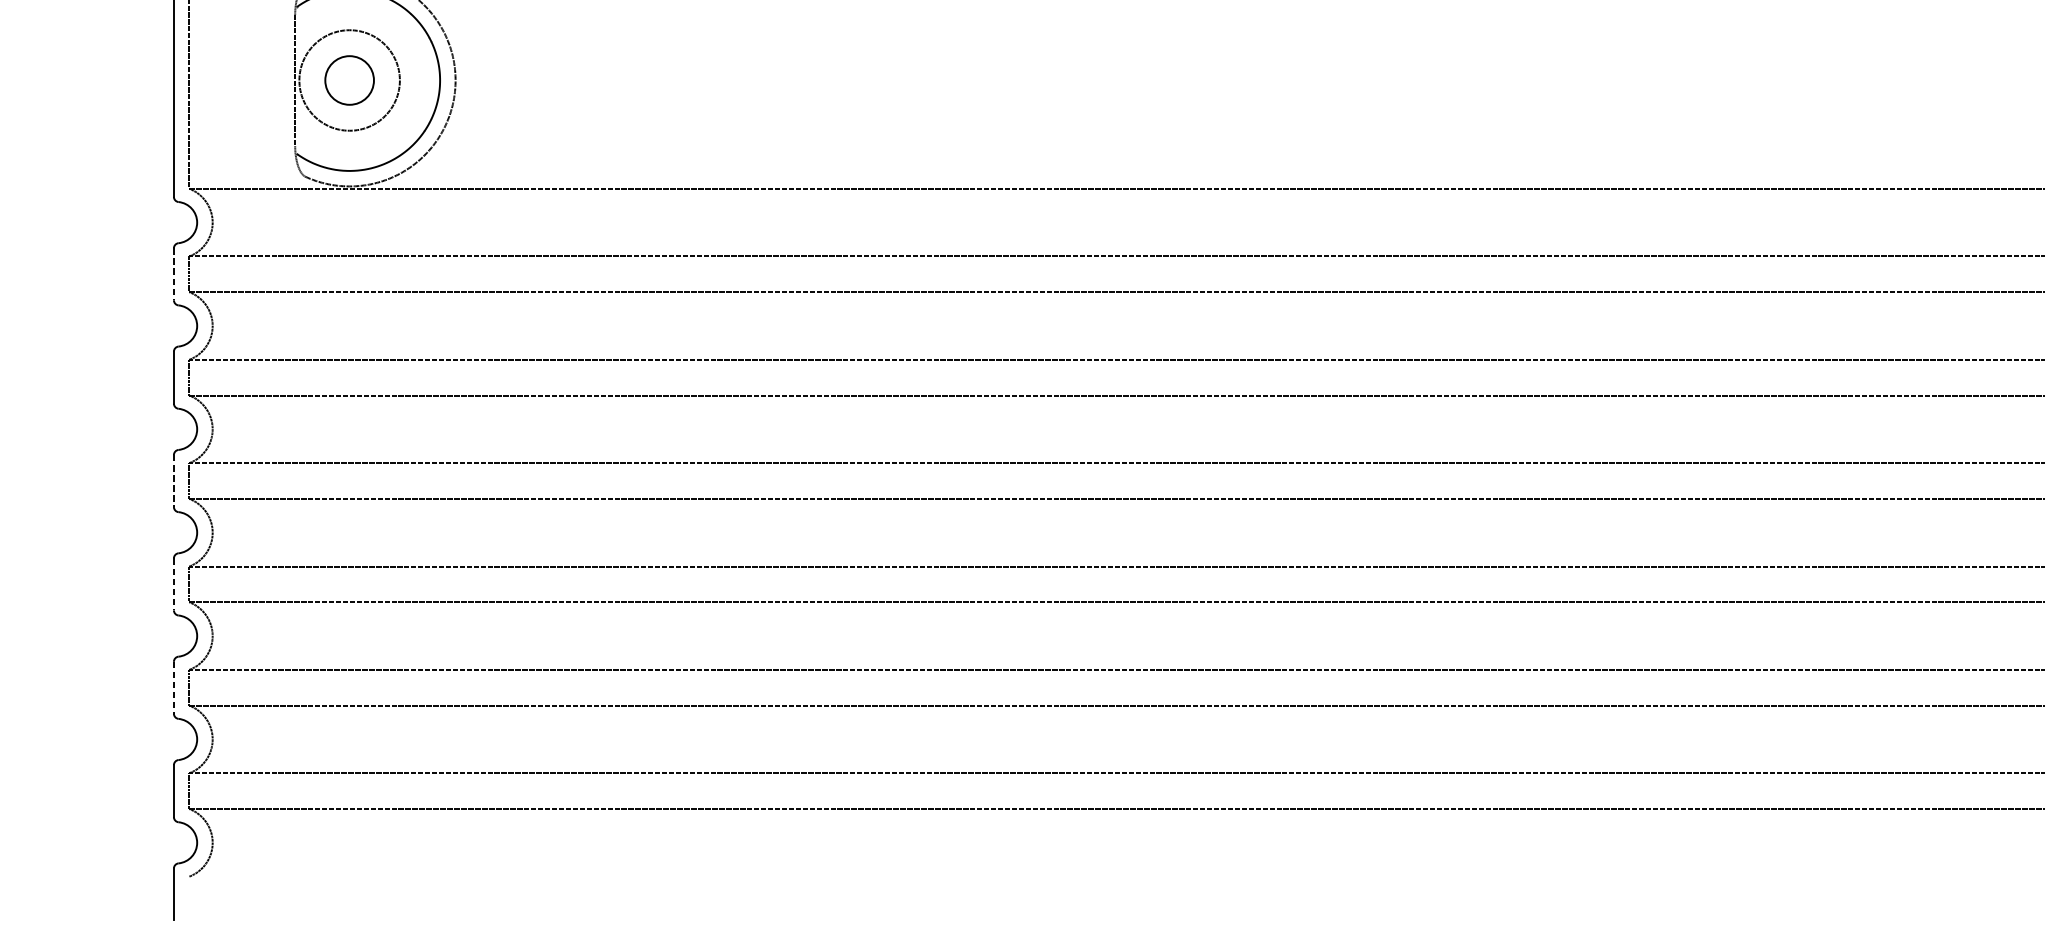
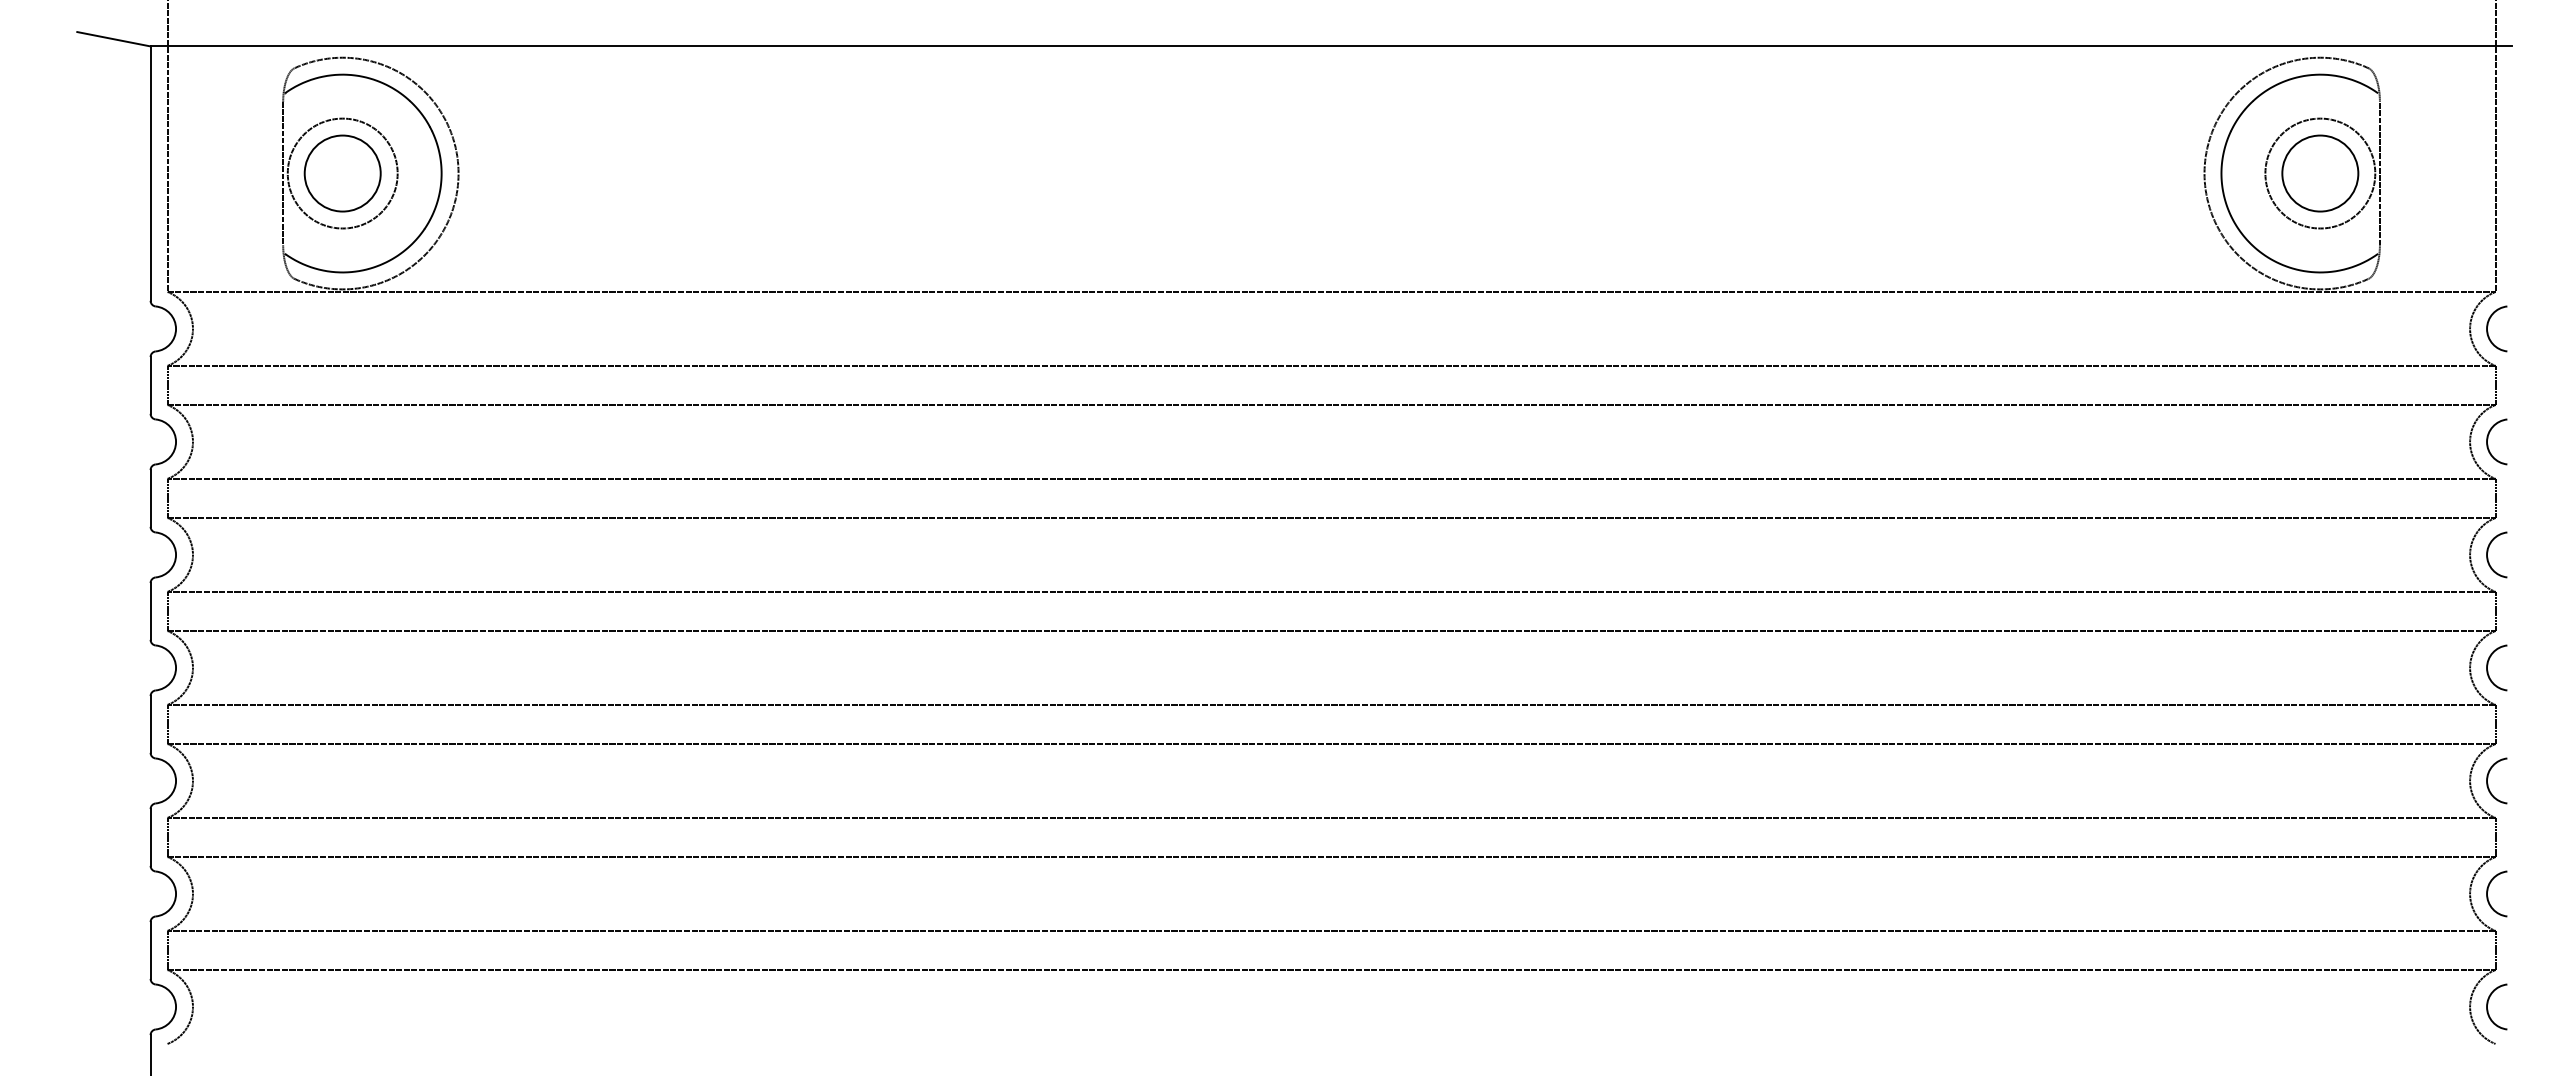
circle: (349, 80) -> (342, 173), size x1.43
line: (173, 274) -> (150, 385), dashed -> solid
line: (173, 481) -> (150, 611), dashed -> solid
line: (173, 584) -> (150, 724), dashed -> solid
line: (173, 687) -> (150, 837), dashed -> solid

